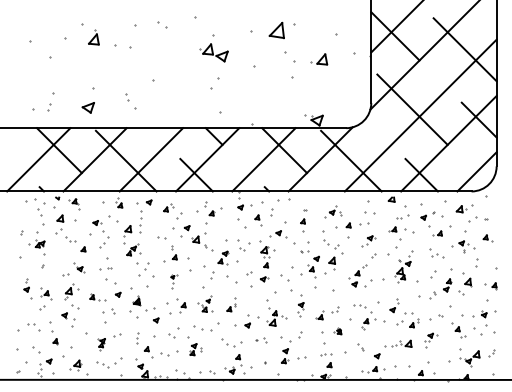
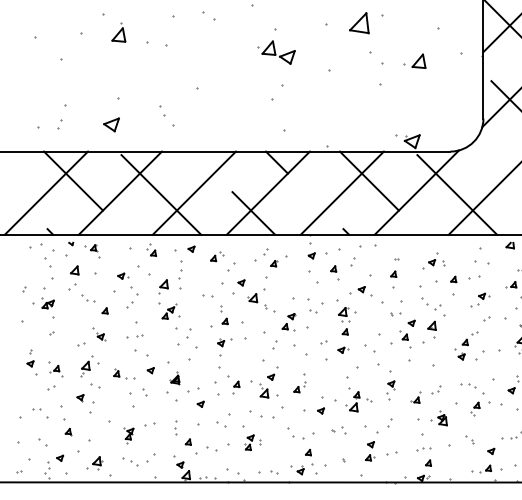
part: (174, 281) -> (224, 353), size x1.67
part: (204, 303) -> (264, 382), size x1.43
part: (337, 330) -> (439, 417), size x1.67

